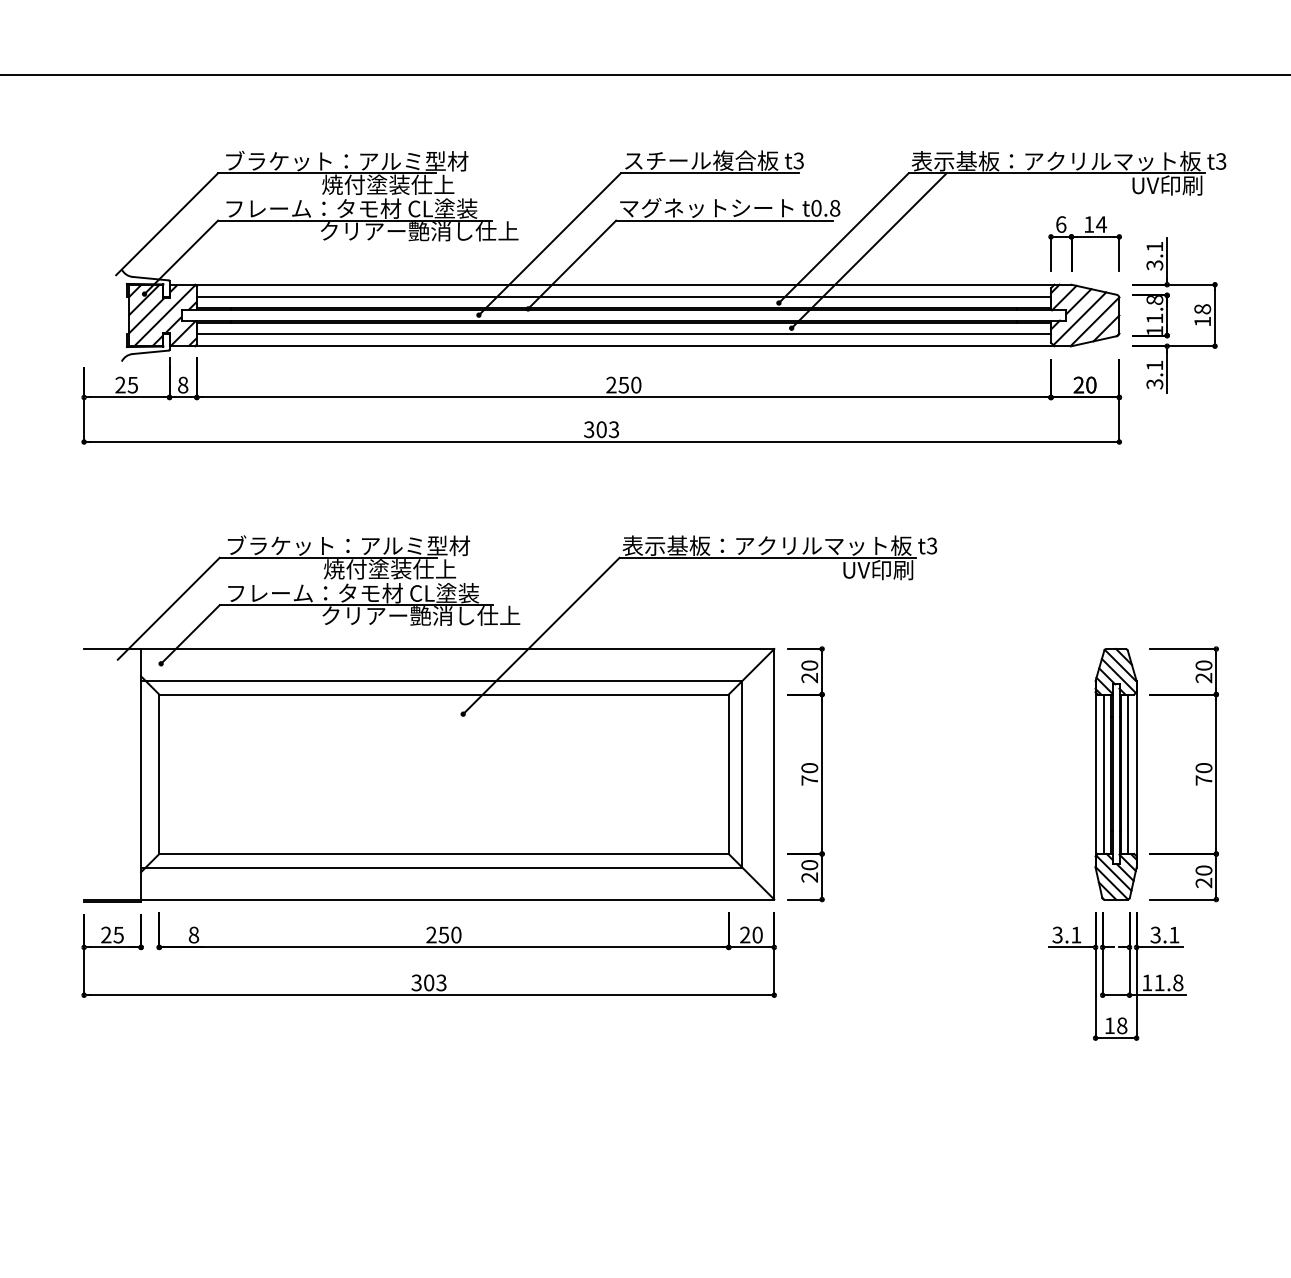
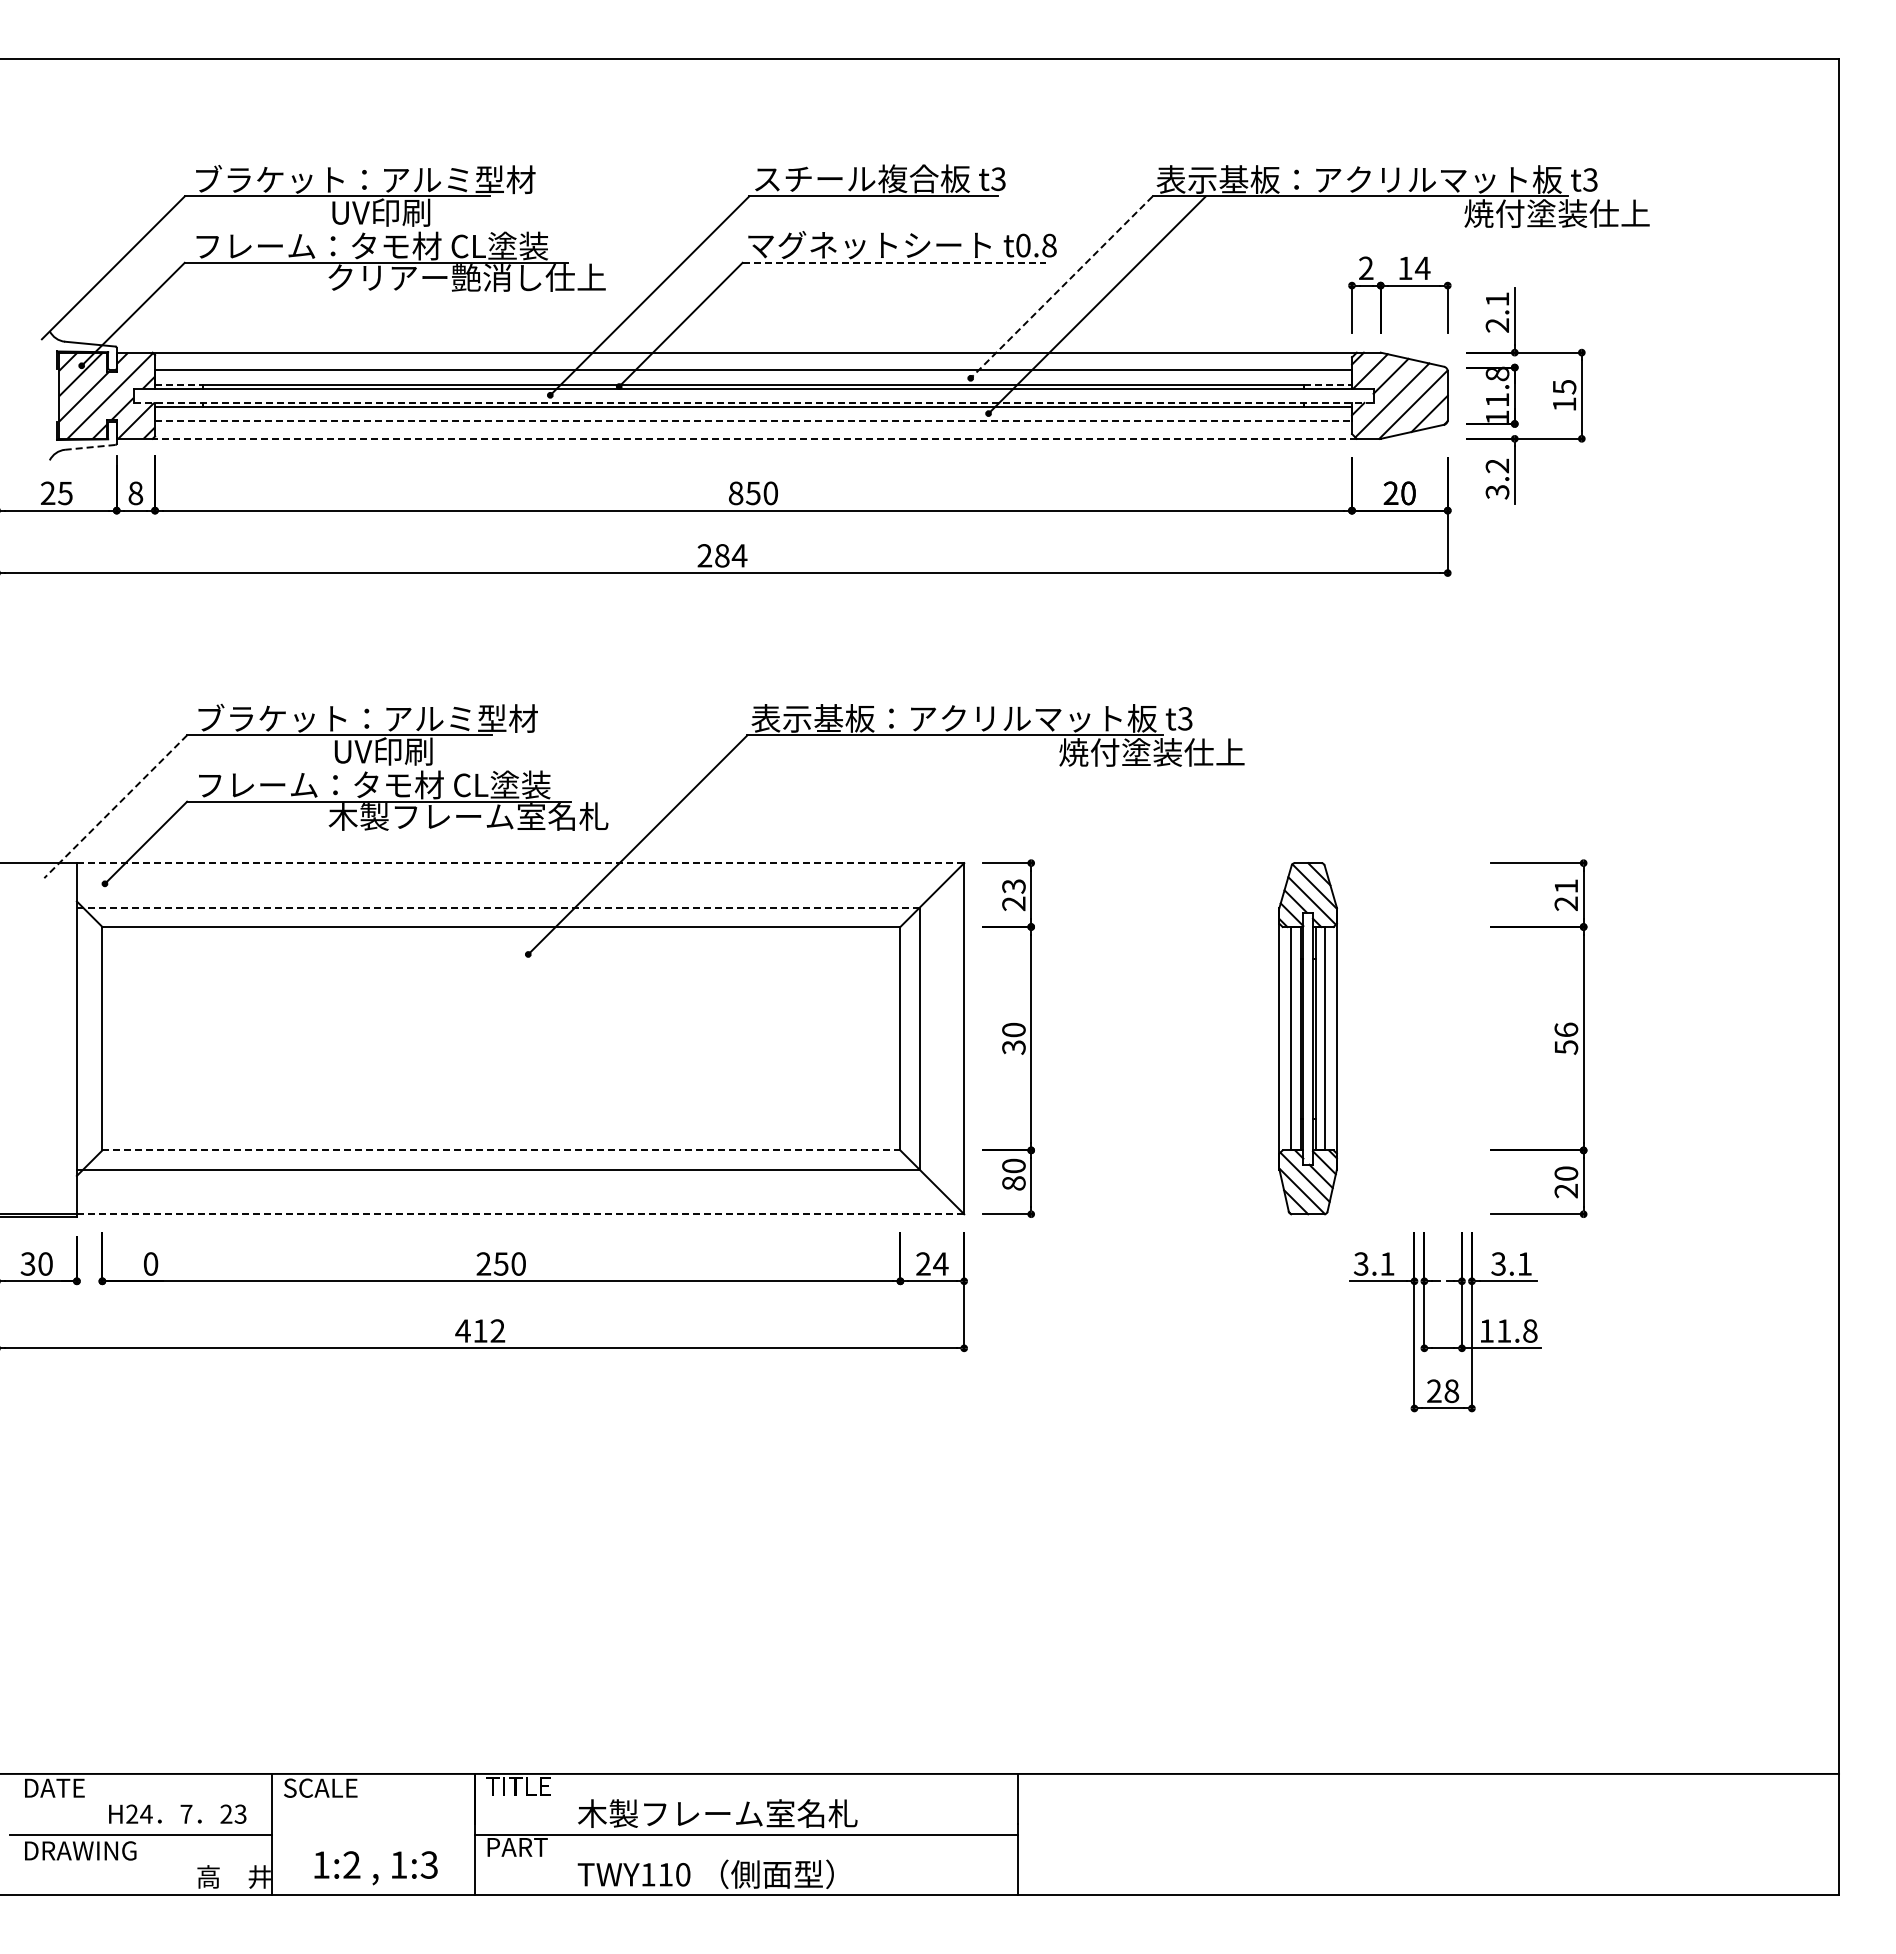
text: (387, 184) -> (422, 212), 焼付塗装仕上 -> UV印刷
text: (1196, 185) -> (1556, 213), UV印刷 -> 焼付塗装仕上
line: (724, 220) -> (894, 262), solid -> dashed
text: (1061, 224) -> (1366, 268), 6 -> 2
line: (843, 238) -> (1061, 287), solid -> dashed
text: (1154, 265) -> (1497, 325), 3.1 -> 2.1
line: (214, 307) -> (179, 384), solid -> dashed
line: (1034, 307) -> (1328, 384), solid -> dashed
text: (1202, 308) -> (1564, 386), 18 -> 15
line: (624, 320) -> (754, 402), solid -> dashed
line: (624, 333) -> (754, 421), solid -> dashed
line: (624, 345) -> (754, 438), solid -> dashed
line: (150, 352) -> (89, 447), solid -> dashed
text: (1154, 365) -> (1496, 465), 3.1 -> 3.2
text: (611, 385) -> (735, 493), 250 -> 850
text: (601, 429) -> (722, 555), 303 -> 284
text: (389, 569) -> (425, 751), 焼付塗装仕上 -> UV印刷
text: (907, 570) -> (1151, 752), UV印刷 -> 焼付塗装仕上
line: (168, 609) -> (115, 807), solid -> dashed
text: (420, 615) -> (468, 816), クリアー艶消し仕上 -> 木製フレーム室名札
line: (457, 649) -> (520, 863), solid -> dashed
text: (809, 665) -> (1013, 886), 20 -> 23
text: (1204, 665) -> (1566, 886), 20 -> 21
line: (441, 680) -> (498, 907), solid -> dashed
part: (1115, 774) -> (1307, 1038), moved
text: (1204, 774) -> (1566, 1038), 70 -> 56
text: (809, 780) -> (1013, 1047), 70 -> 30
line: (444, 854) -> (501, 1150), solid -> dashed
text: (809, 877) -> (1013, 1183), 20 -> 80
line: (457, 899) -> (520, 1214), solid -> dashed
text: (112, 934) -> (36, 1263), 25 -> 30
text: (757, 934) -> (940, 1263), 20 -> 24
text: (193, 935) -> (150, 1264), 8 -> 0
text: (429, 982) -> (480, 1330), 303 -> 412
text: (1109, 1025) -> (1434, 1390), 18 -> 28

